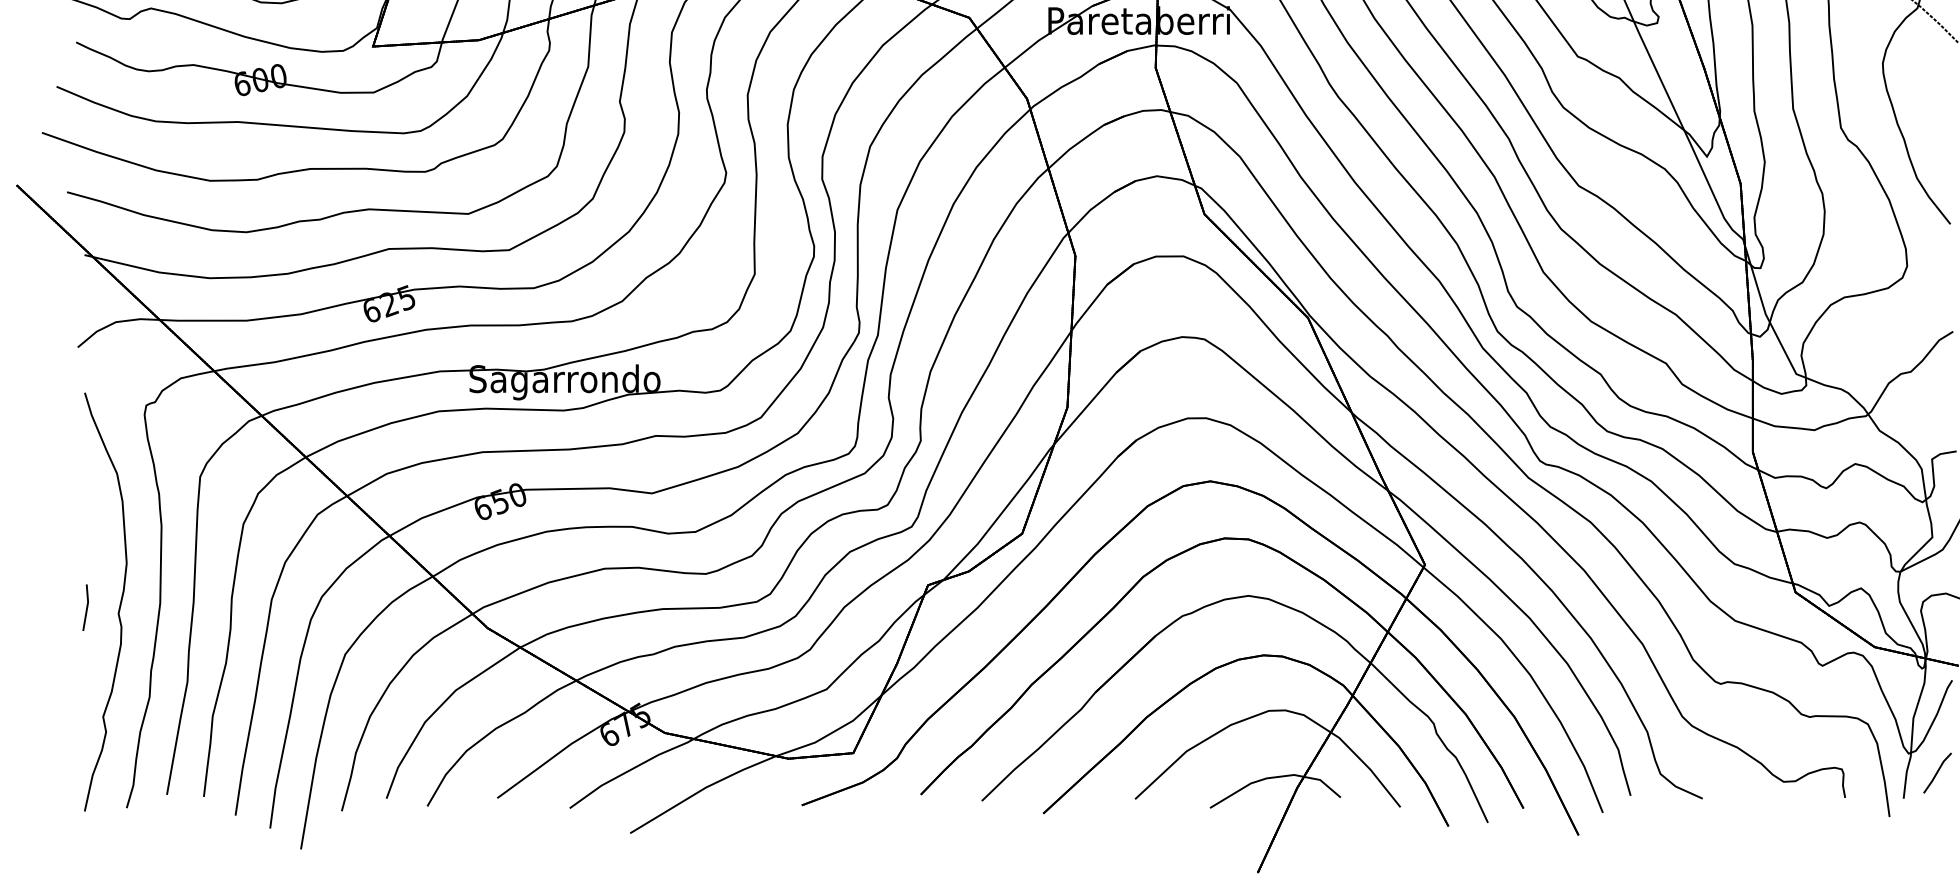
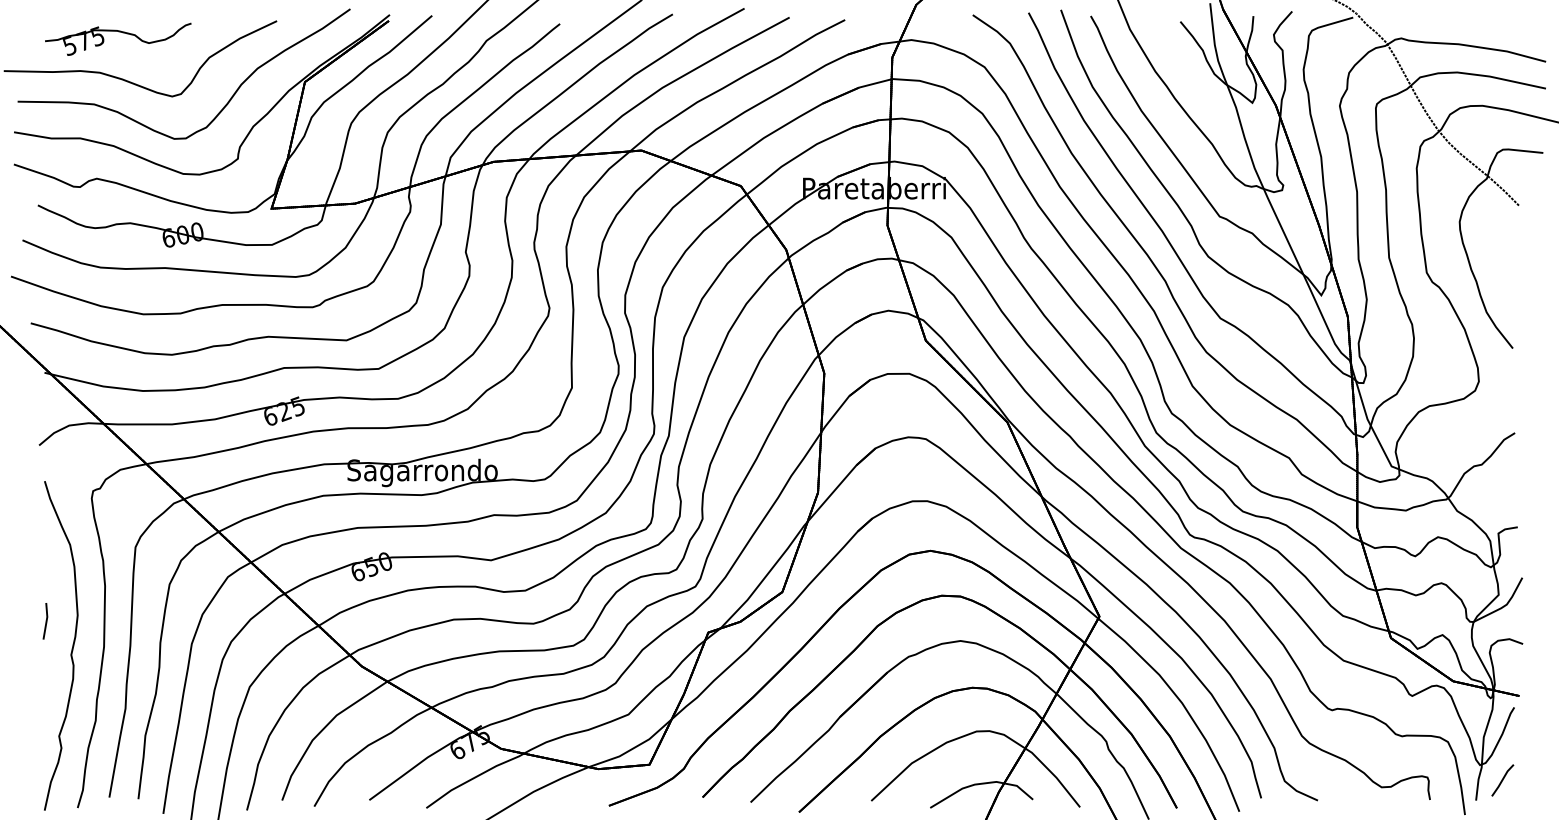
line: (85, 607) -> (45, 621), moved

